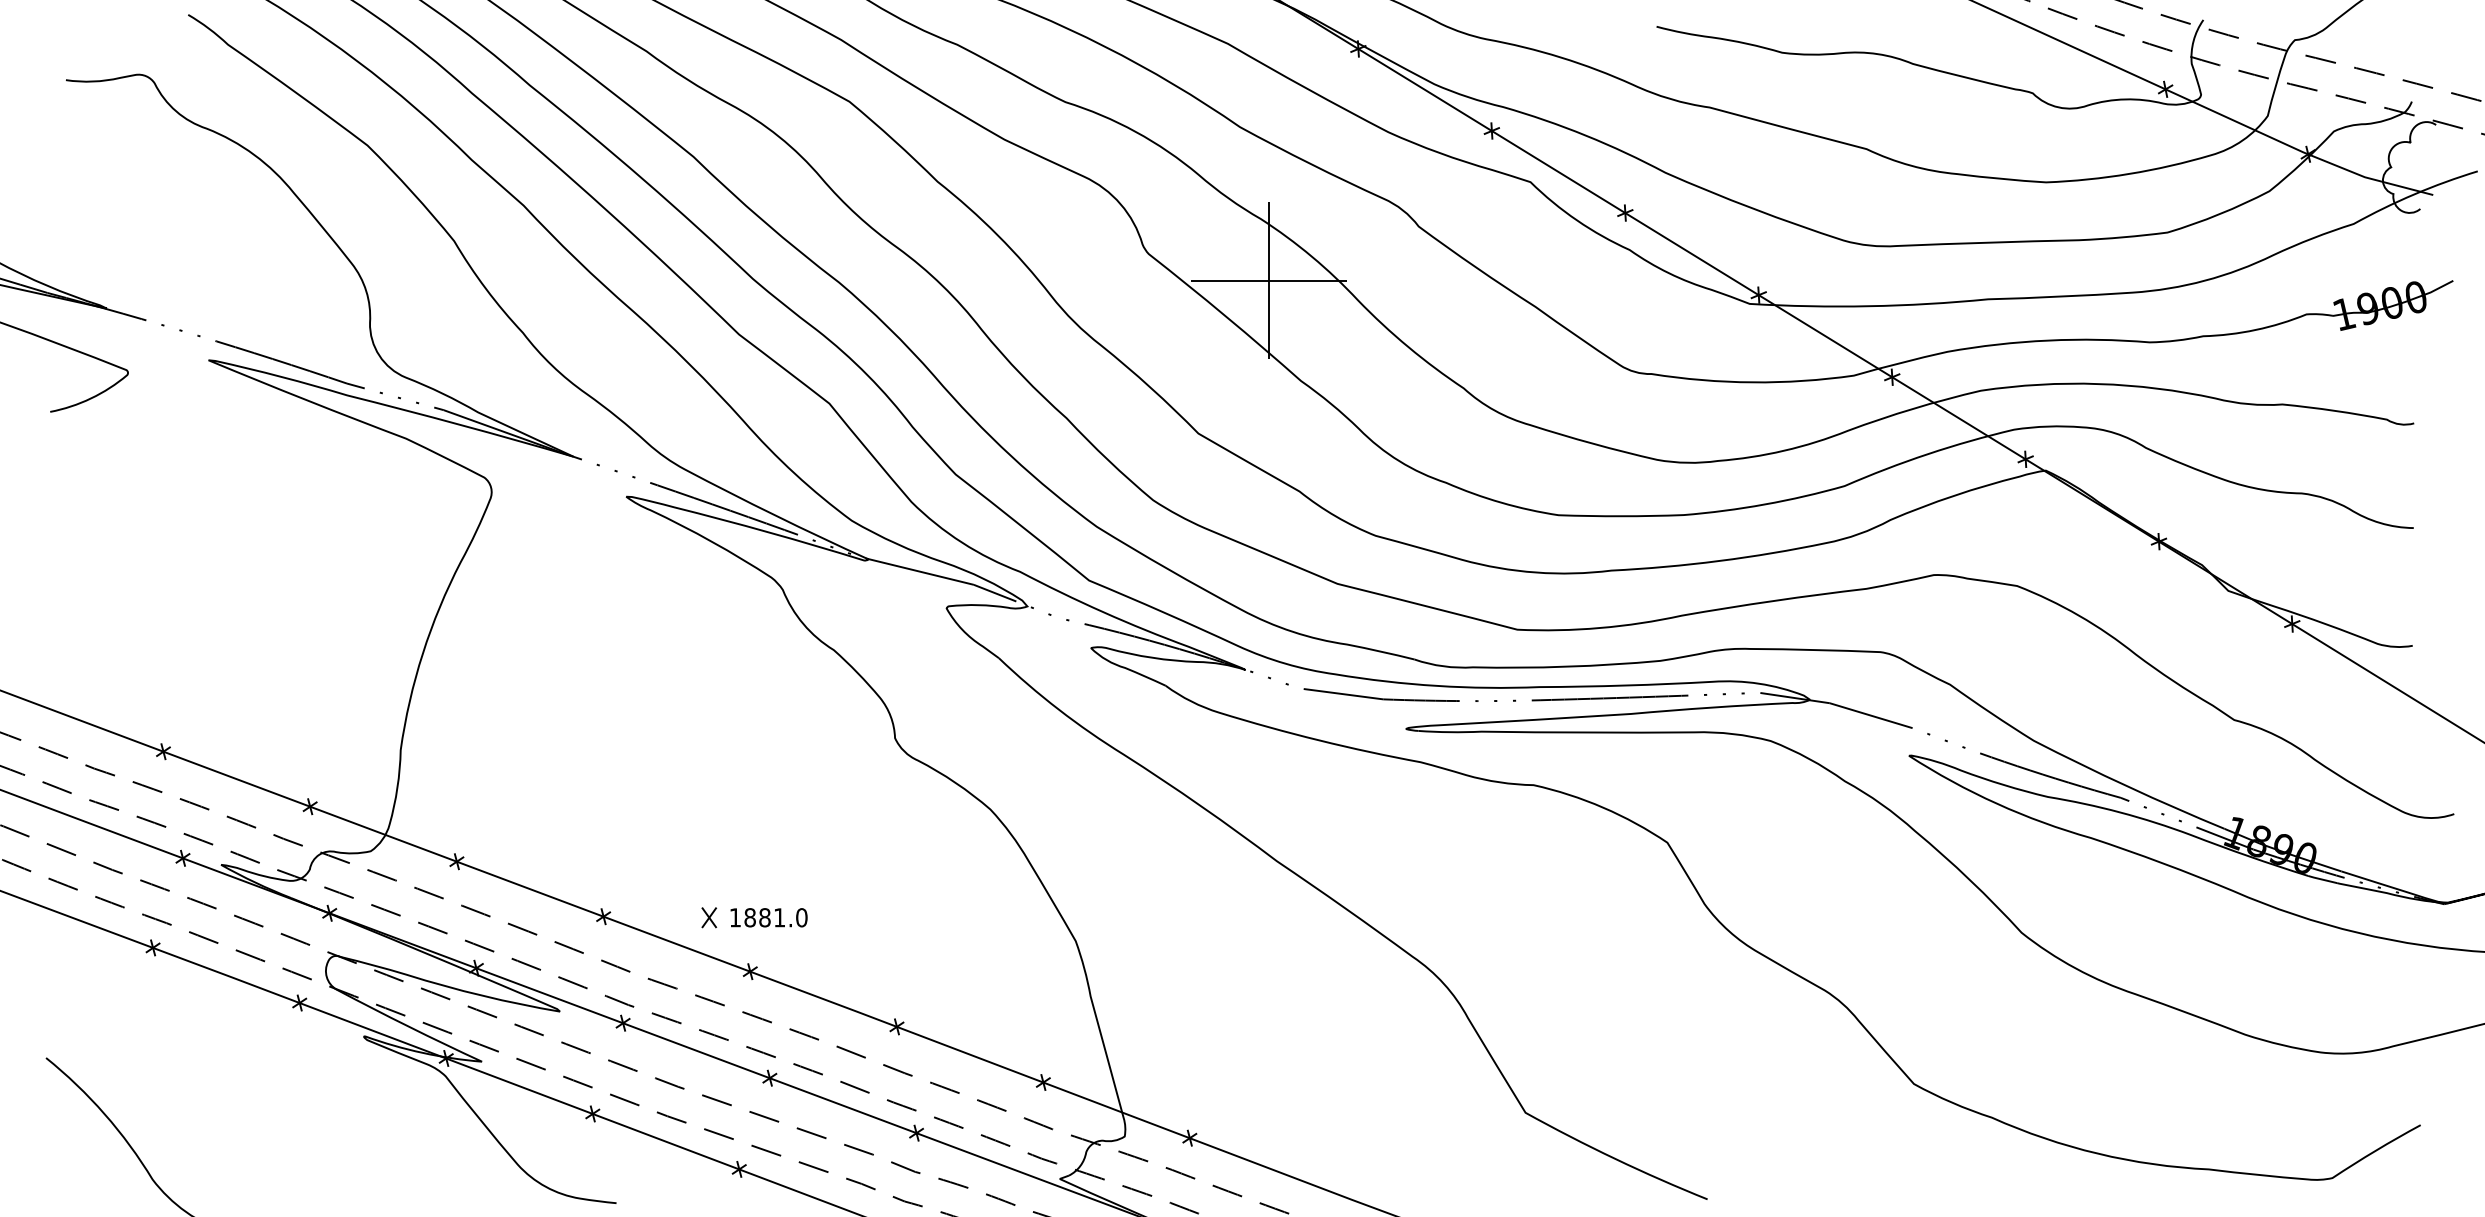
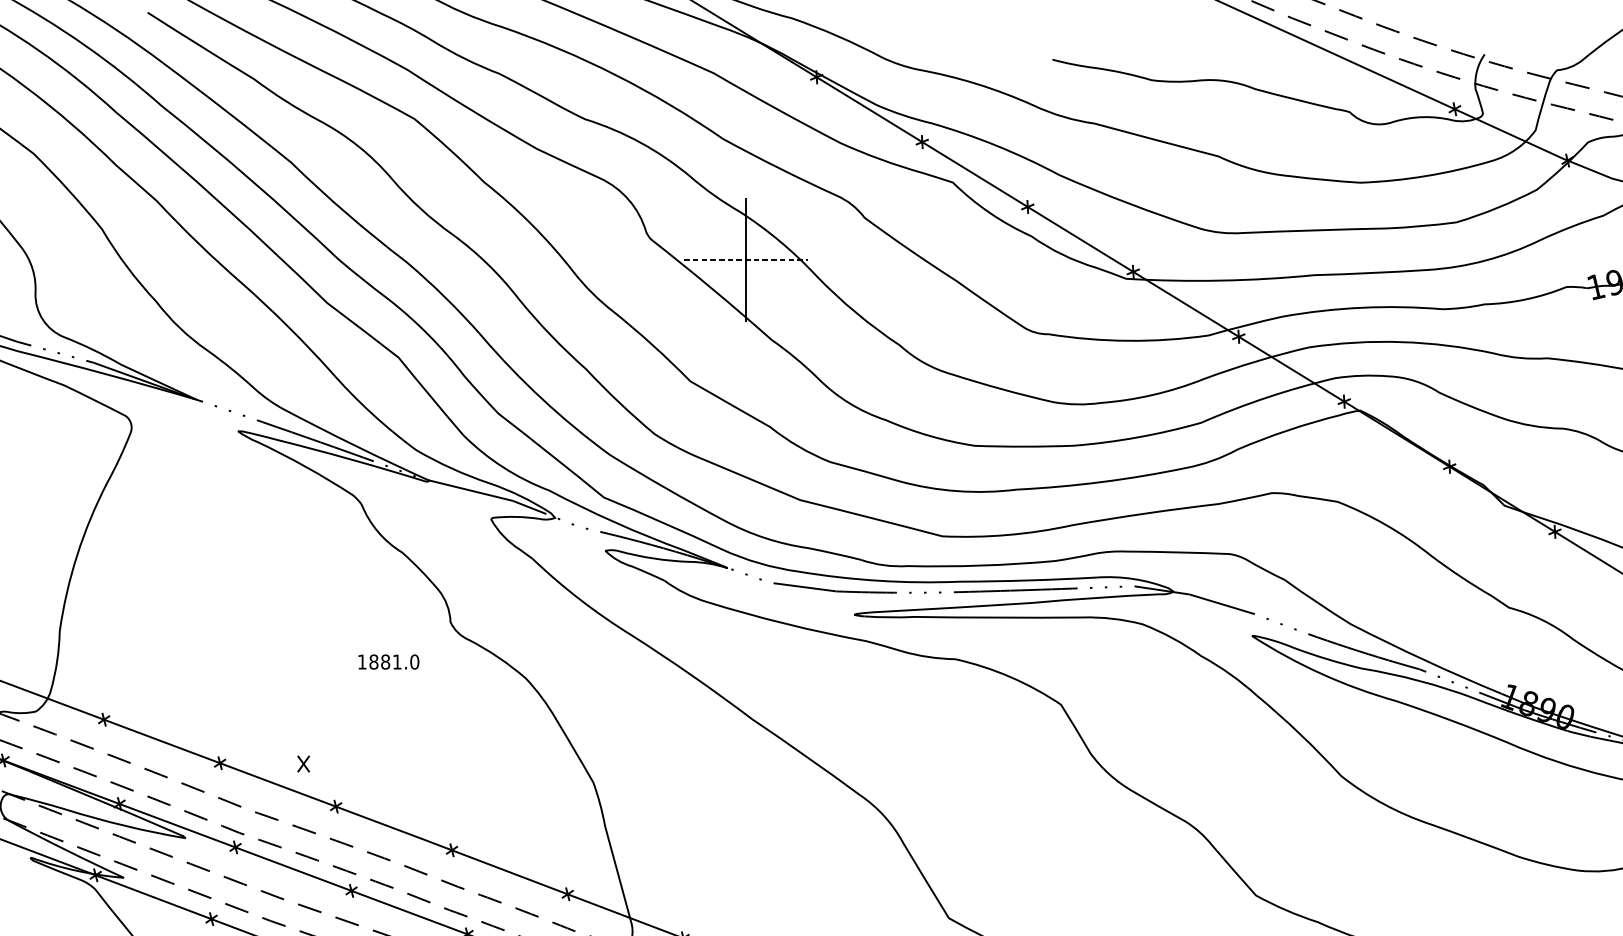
line: (1269, 280) -> (746, 260), solid -> dashed
text: (768, 917) -> (388, 661), moved

